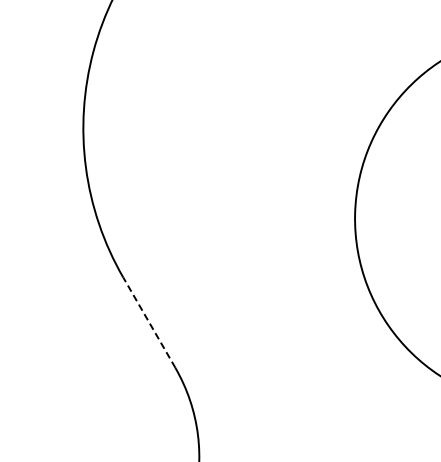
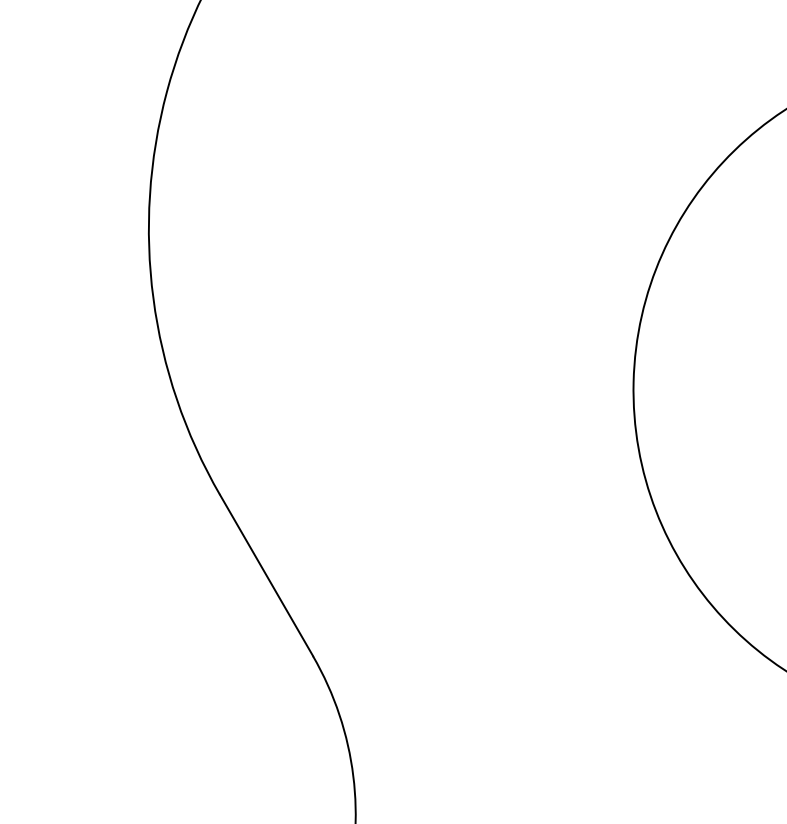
line: (149, 322) -> (266, 575), dashed -> solid

